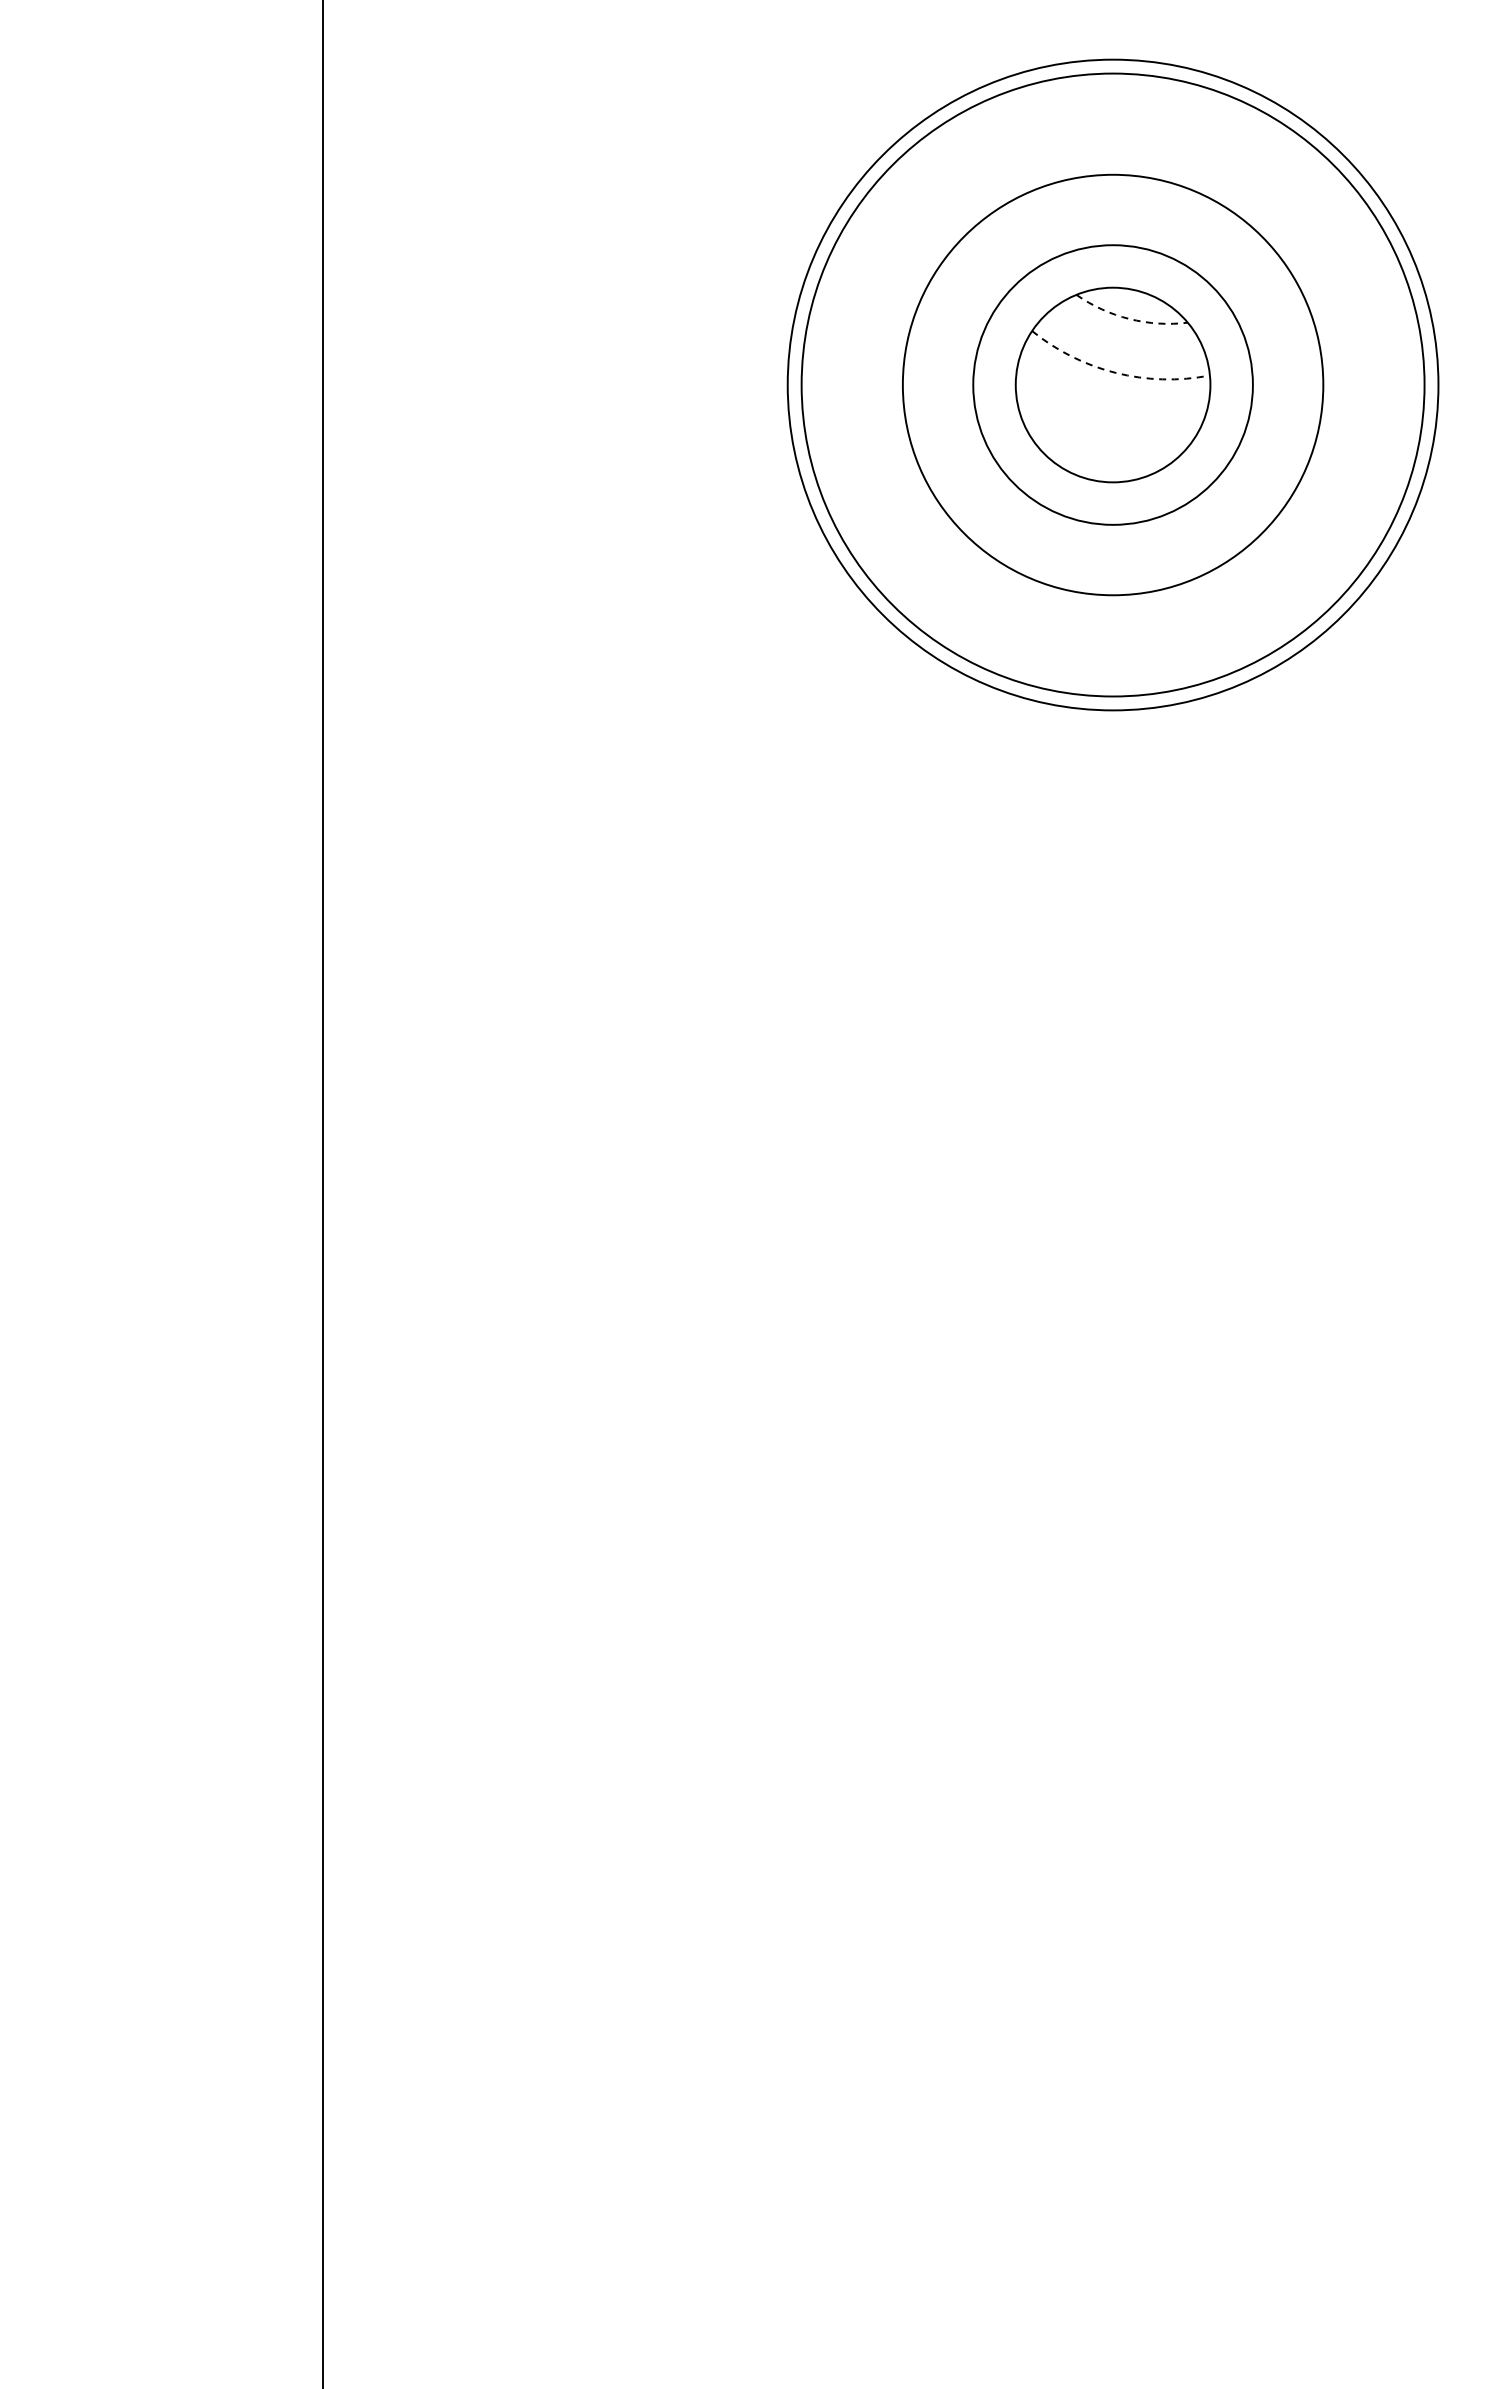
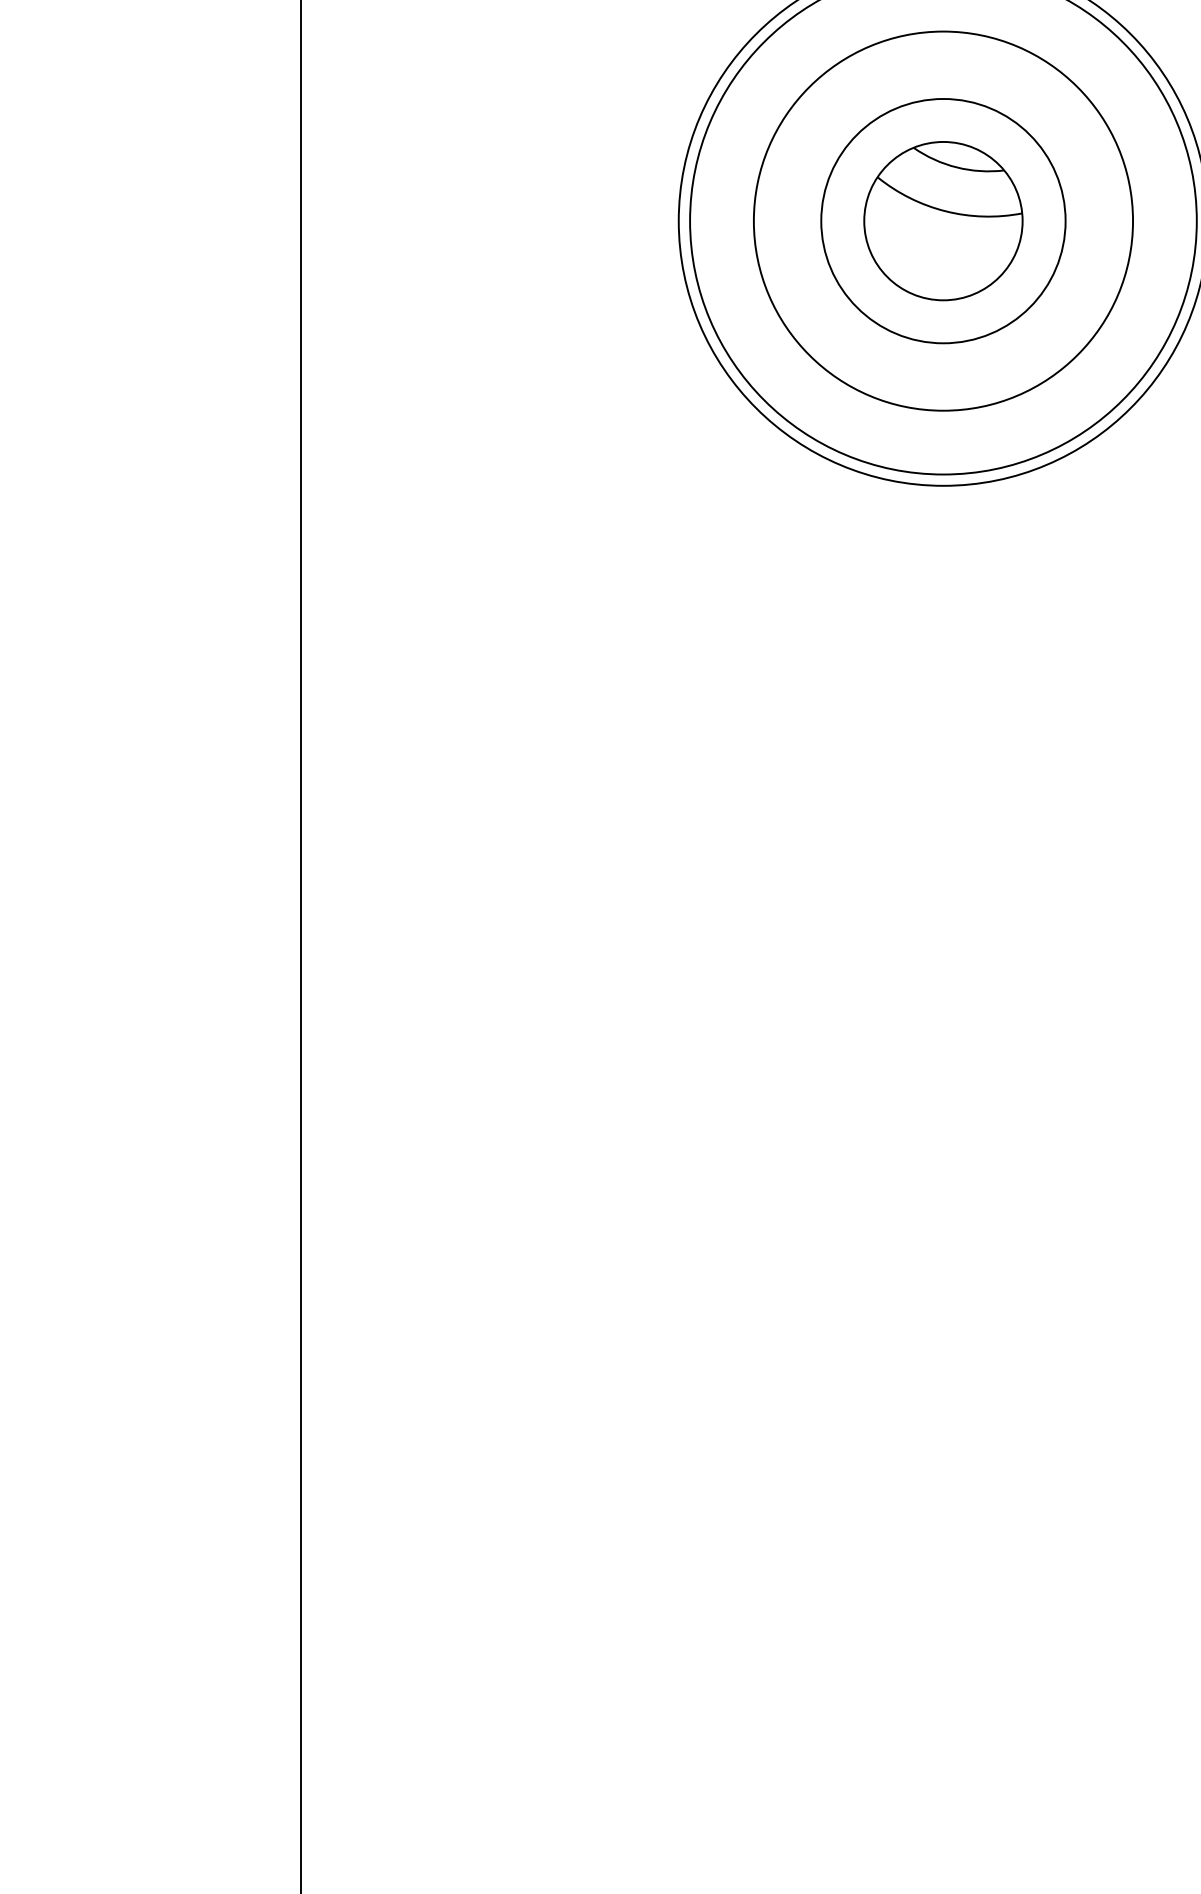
arc: (1129, 319) -> (956, 167), dashed -> solid
arc: (1116, 373) -> (946, 211), dashed -> solid
circle: (1112, 384) -> (942, 220), size x0.71
circle: (1113, 385) -> (943, 221), size x1.67

